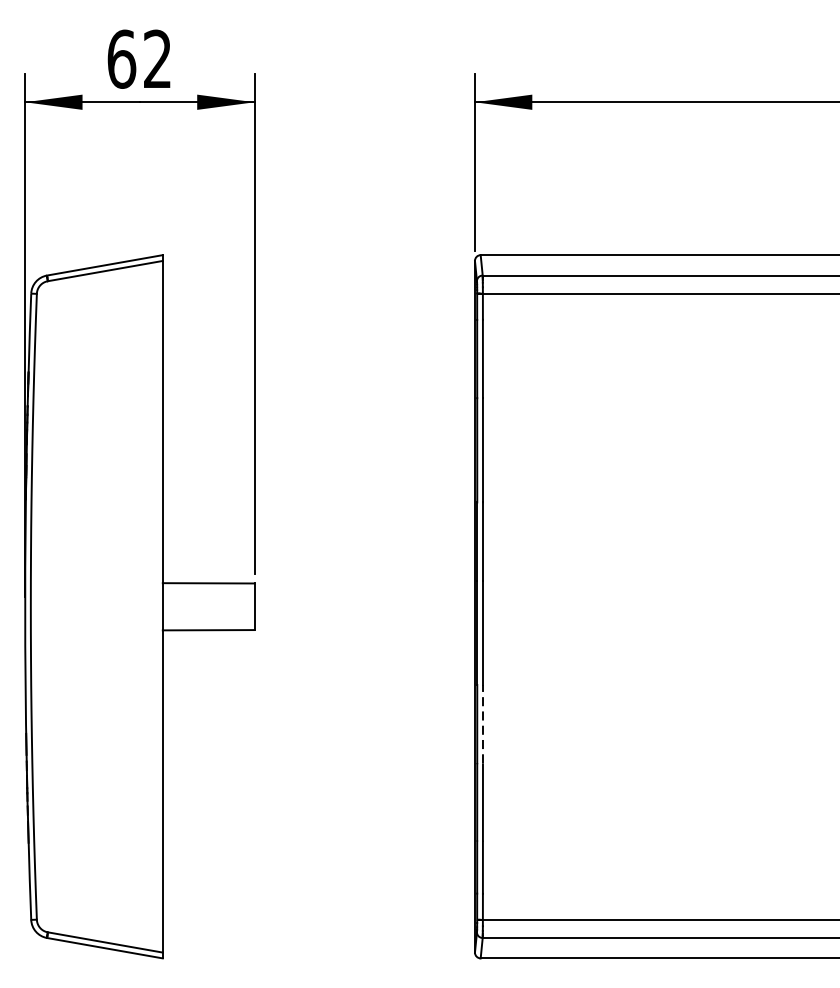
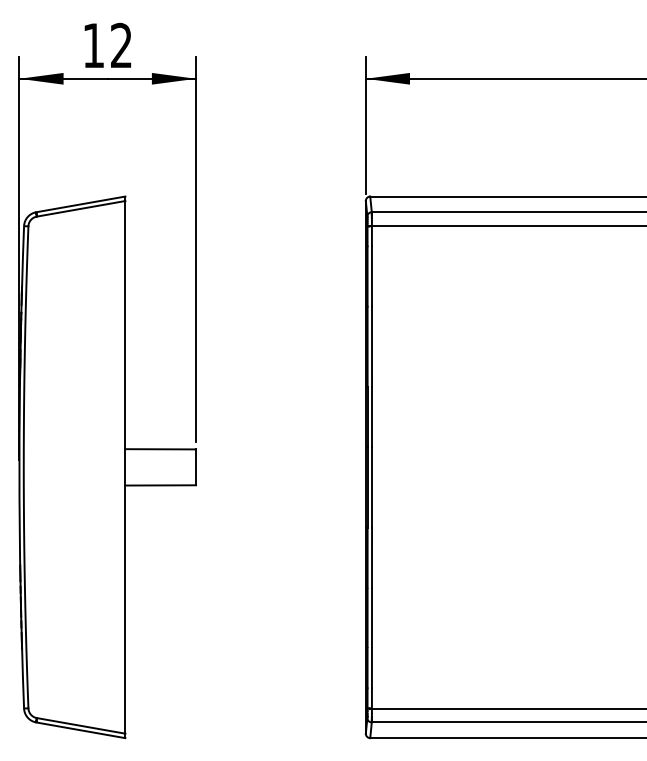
text: (121, 59) -> (93, 45), 62 -> 12
line: (483, 723) -> (372, 557), dashed -> solid

